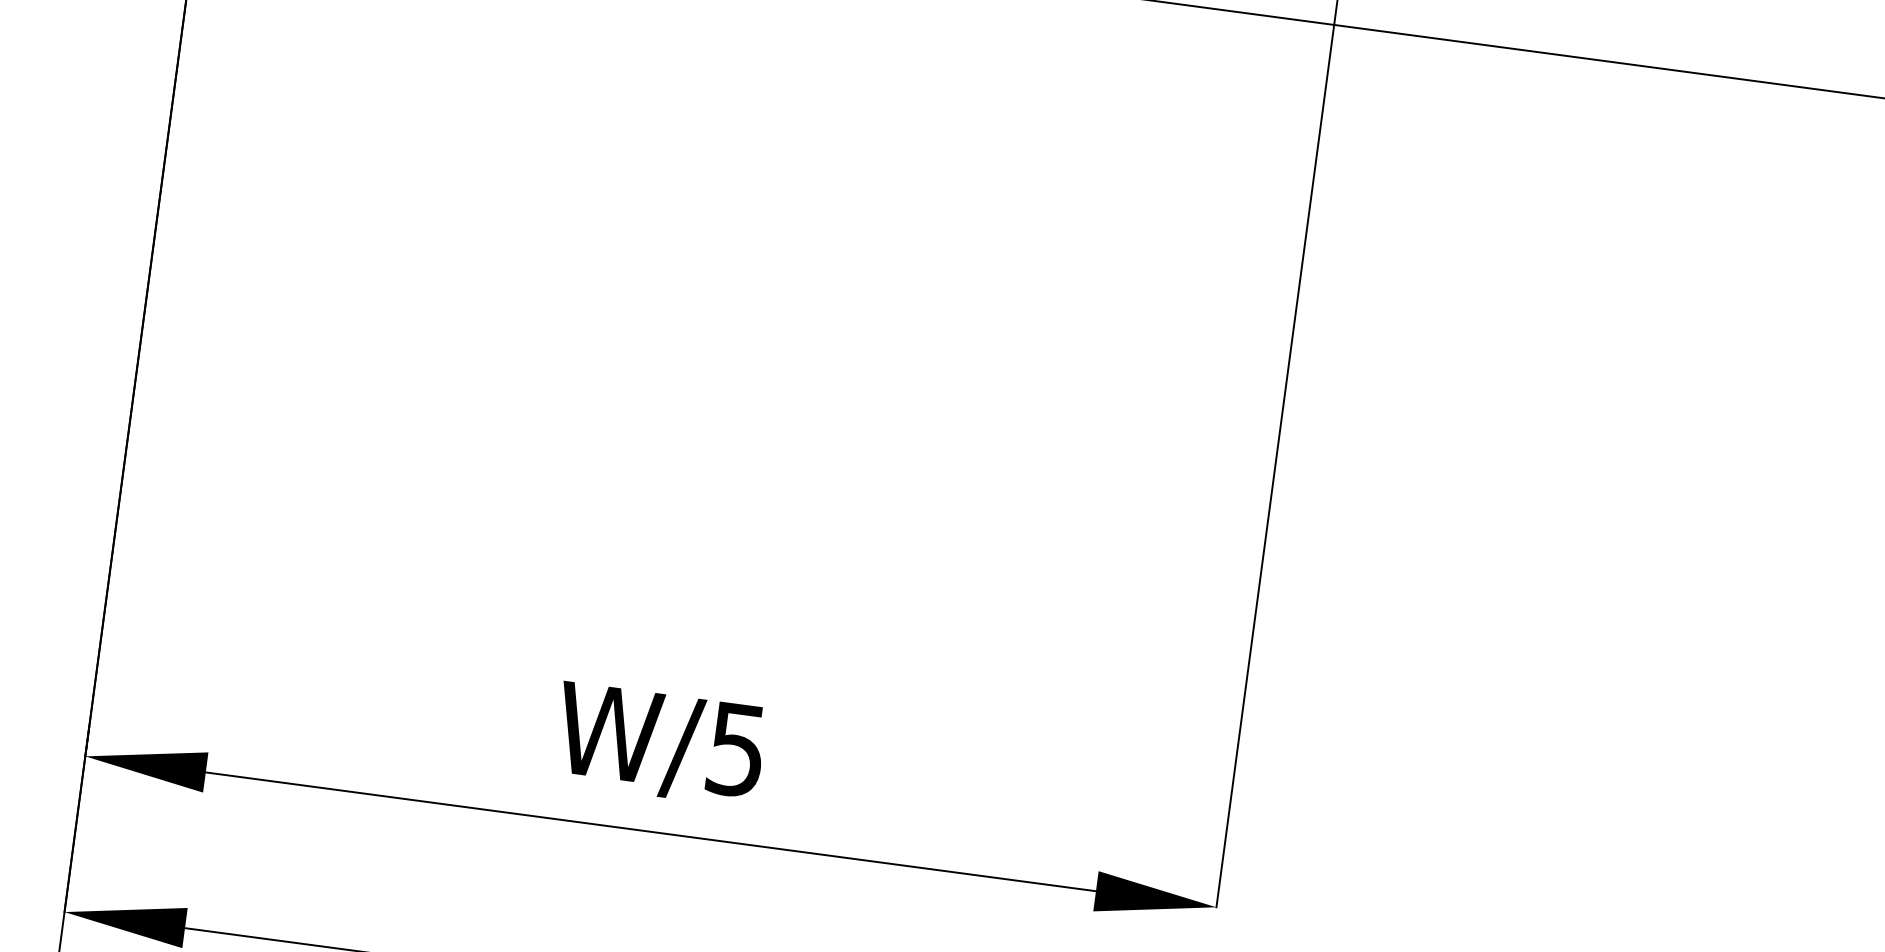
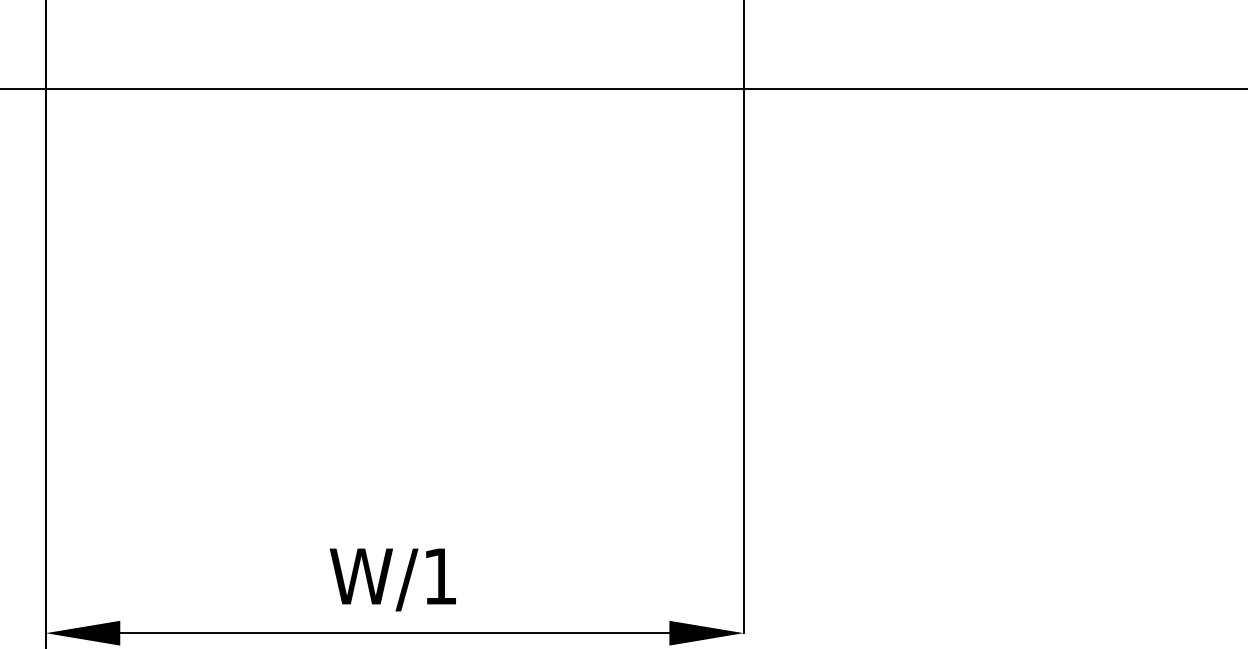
text: (737, 749) -> (440, 576), W/5 -> W/1

